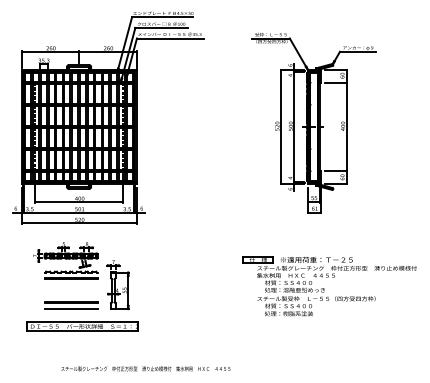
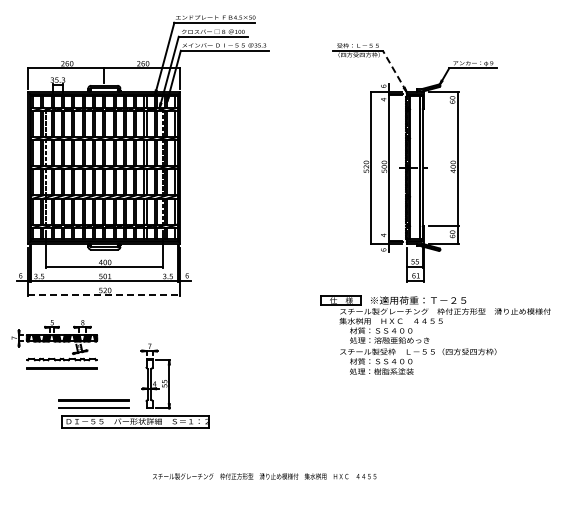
line: (298, 54) -> (394, 71), solid -> dashed
line: (335, 82) -> (443, 109), removed
line: (79, 223) -> (104, 295), solid -> dashed
part: (65, 260) -> (54, 344), moved
part: (325, 289) -> (429, 339), moved
part: (82, 326) -> (135, 421), moved
text: (145, 368) -> (264, 476), moved

